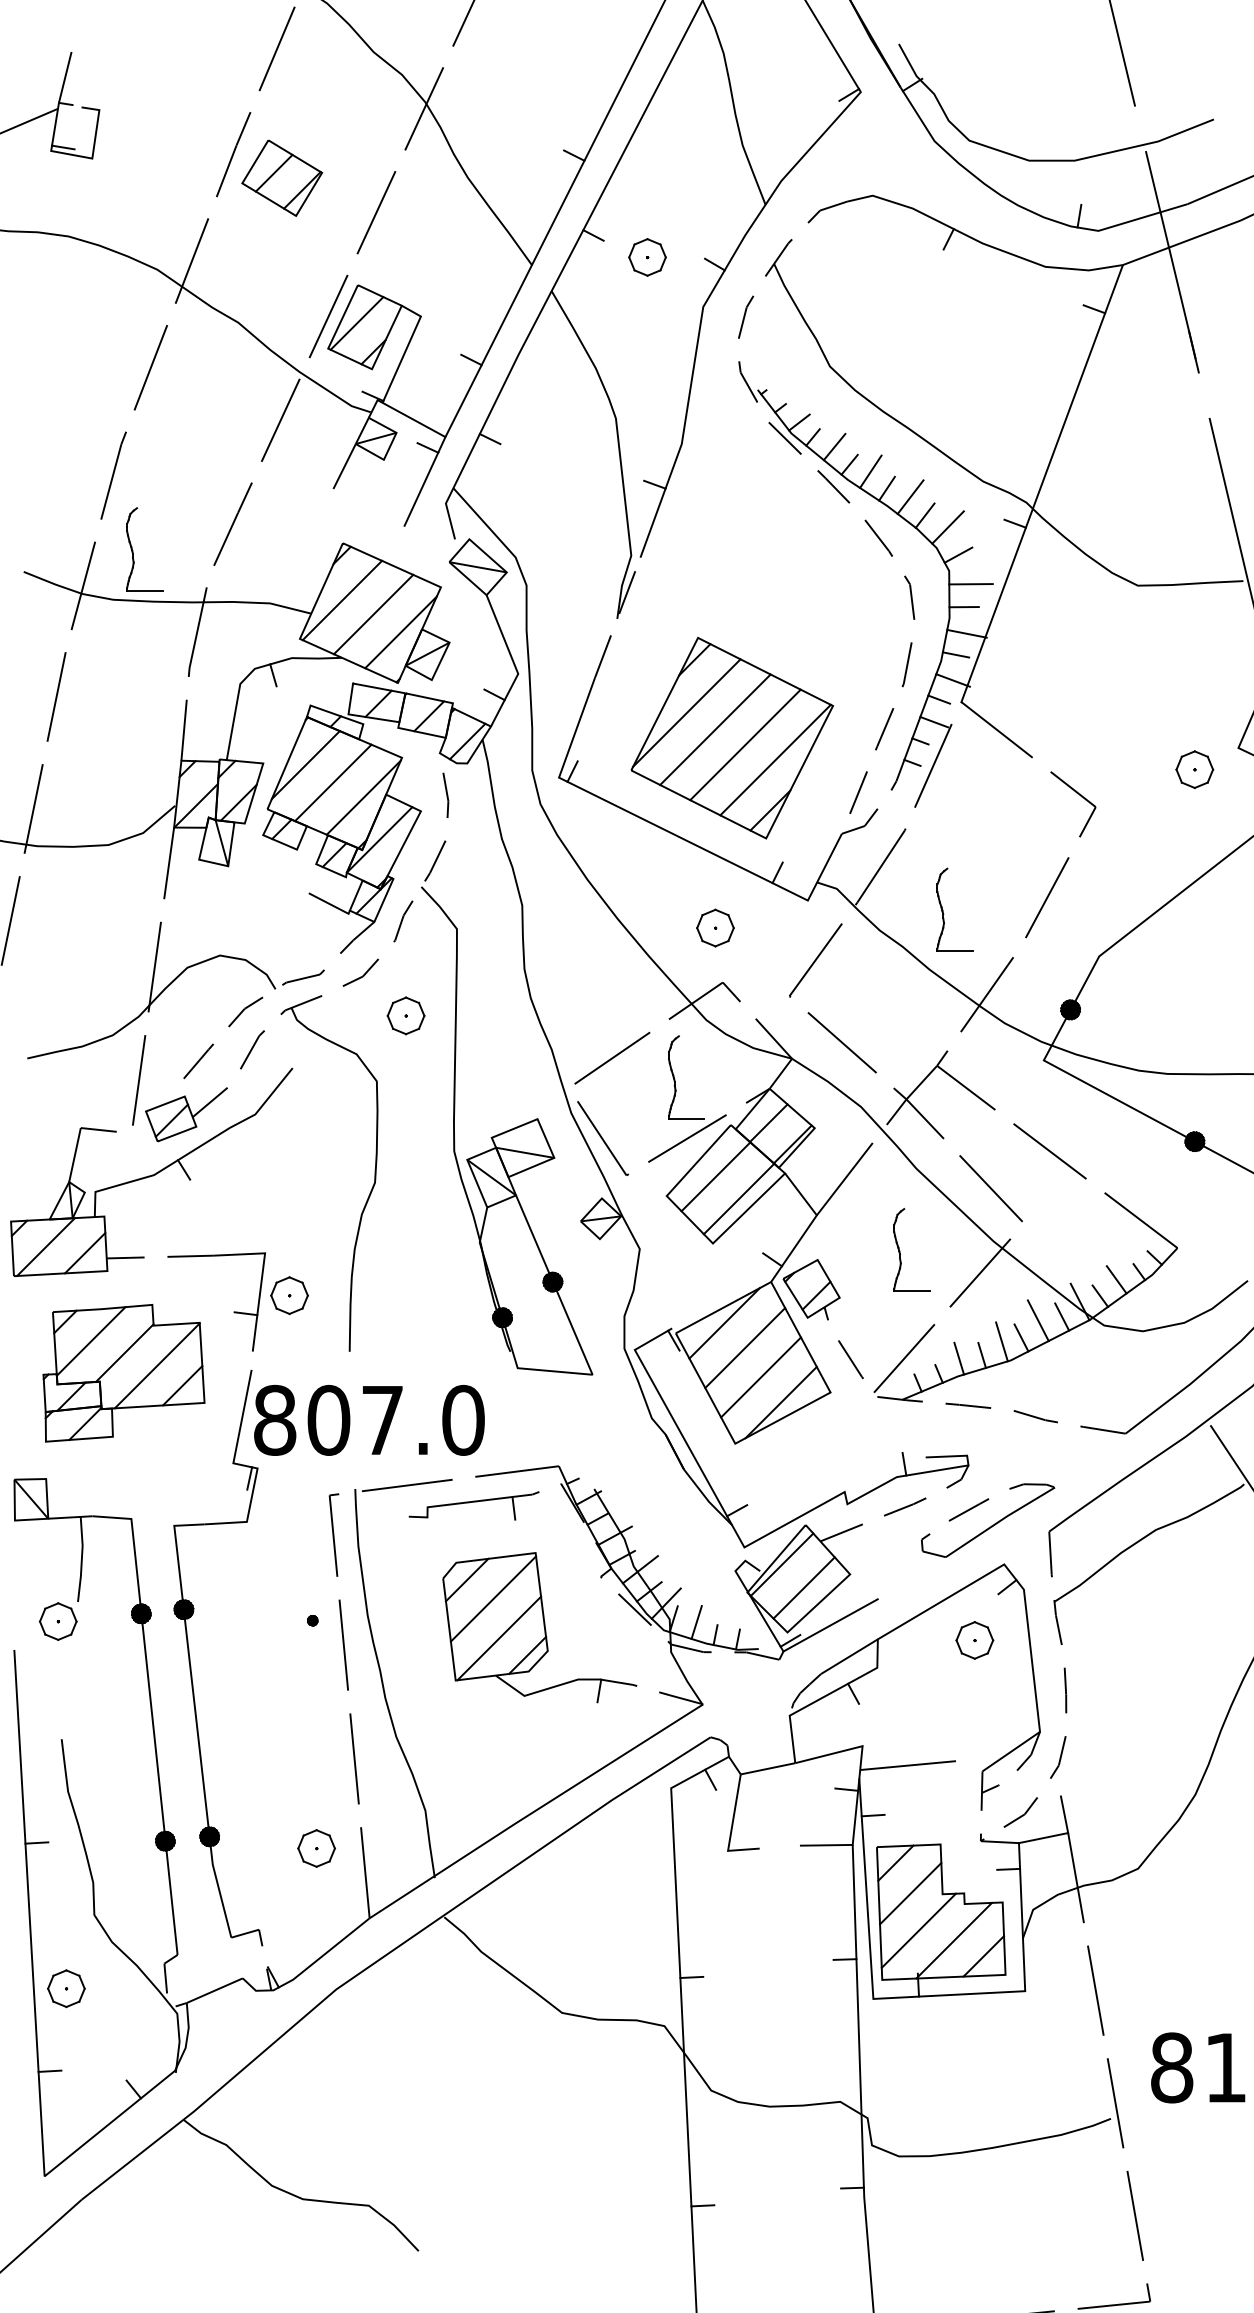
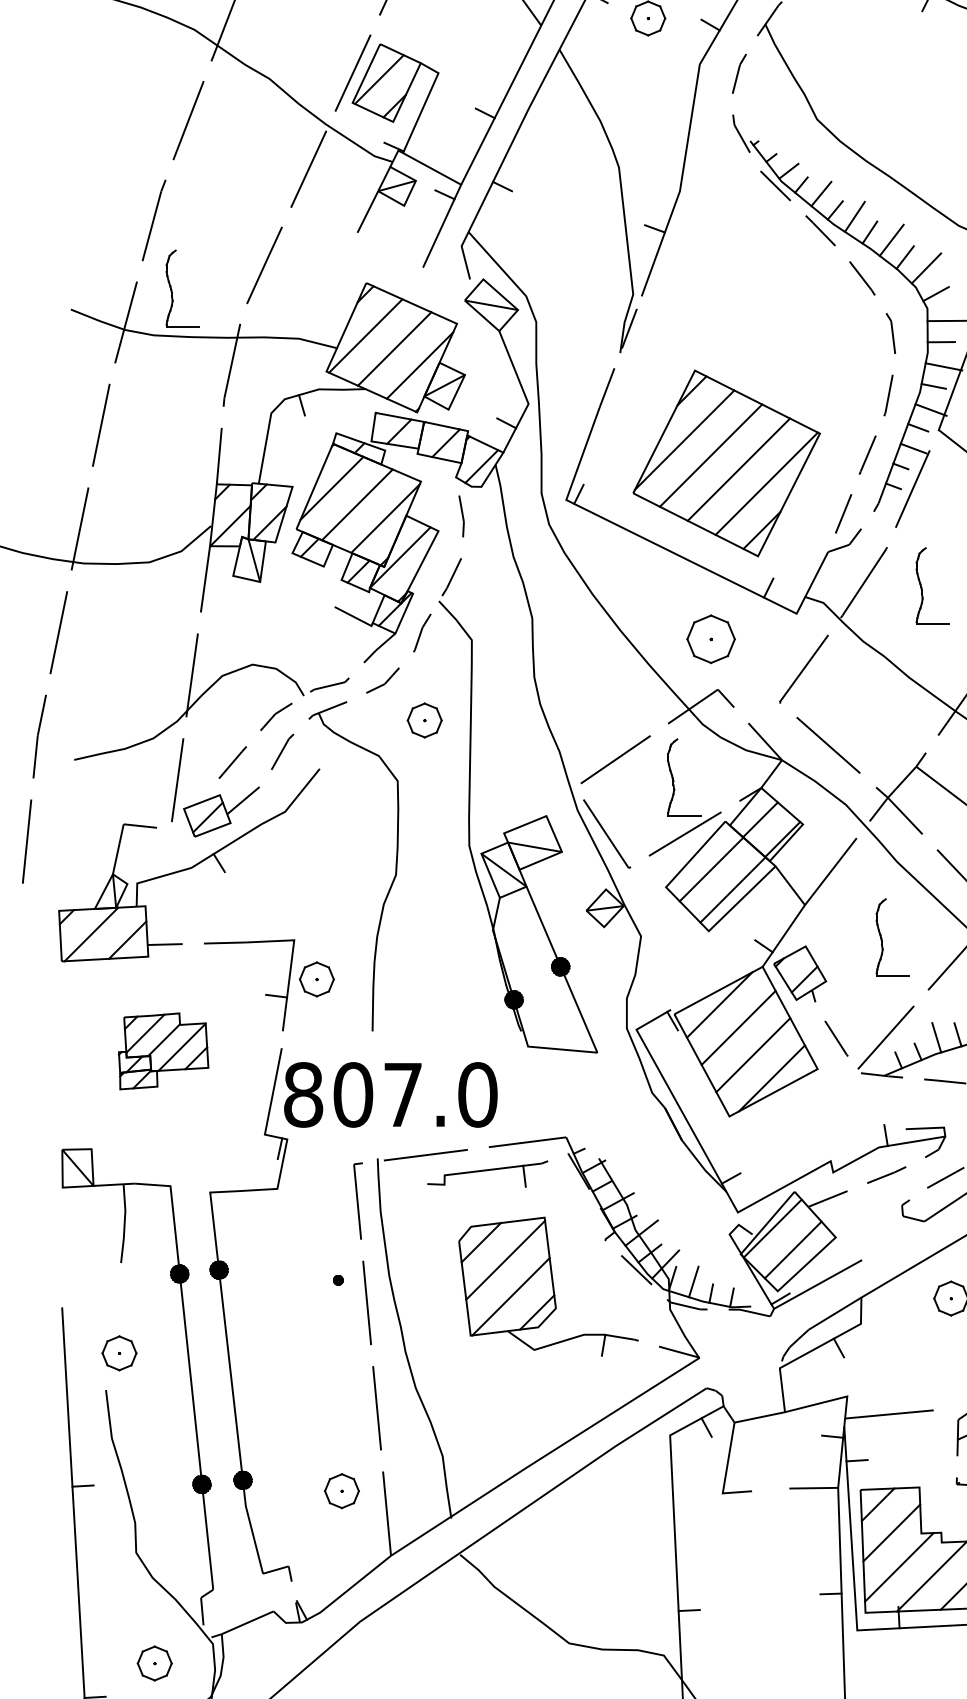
part: (943, 909) -> (922, 585), moved
part: (715, 927) -> (711, 638), size x1.4
part: (123, 1373) -> (163, 1051), size x0.6
part: (57, 1621) -> (118, 1353), moved
part: (66, 1988) -> (154, 1663), moved

